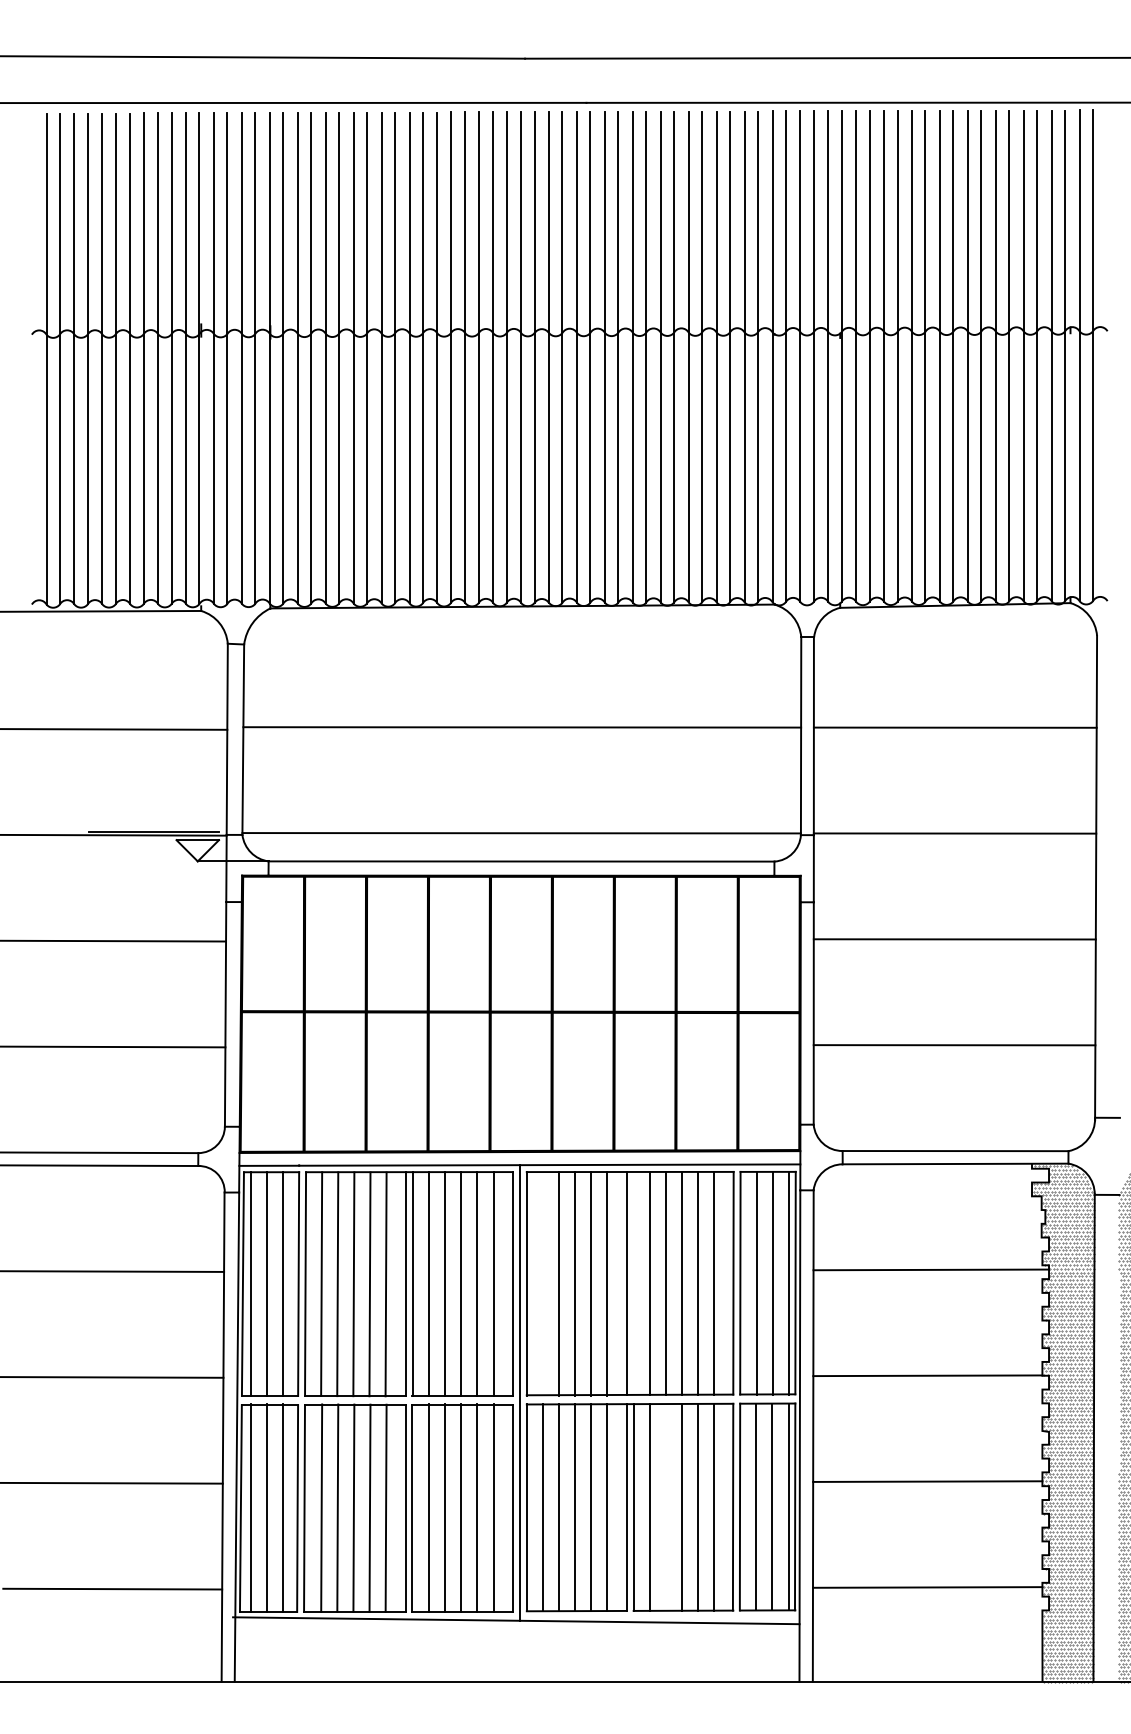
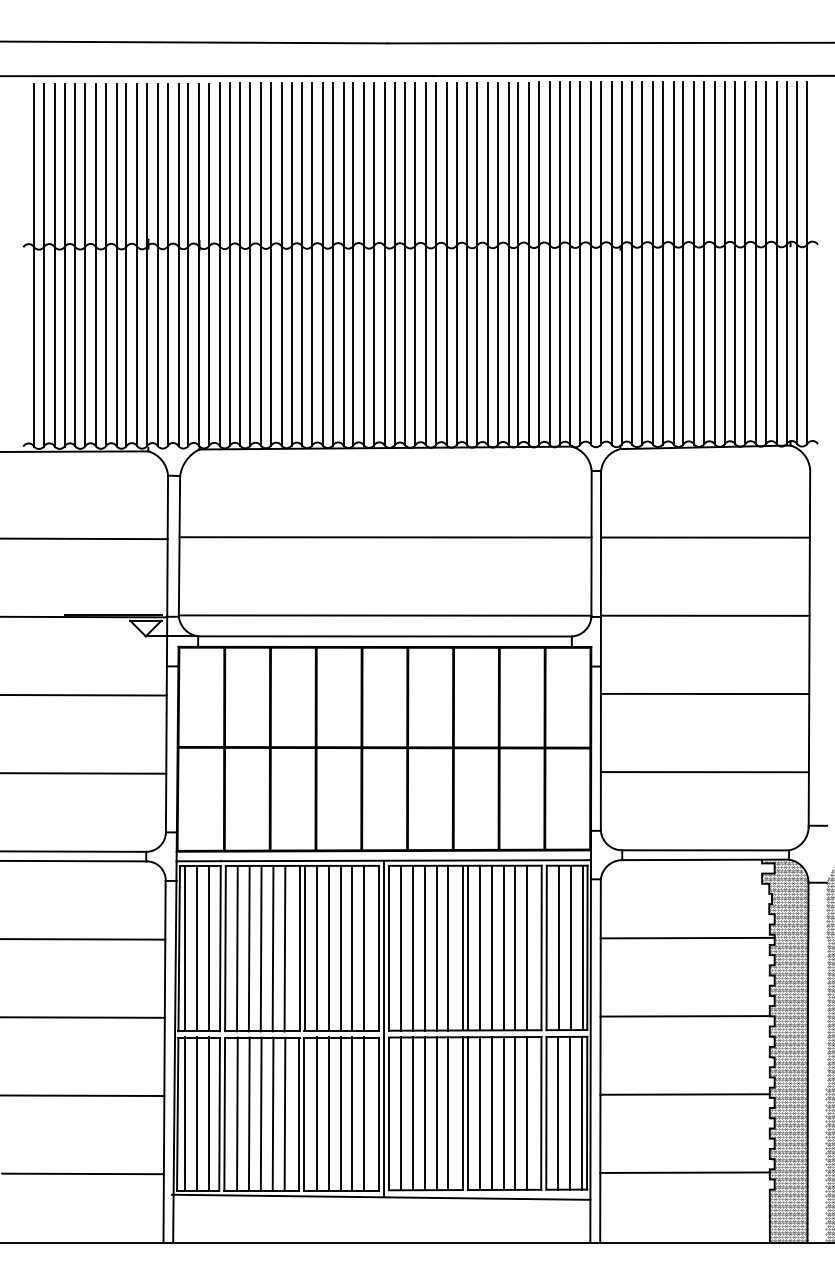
line: (633, 1282) -> (467, 947), added
line: (542, 1283) -> (400, 948), added
line: (665, 1507) -> (491, 1113), added

